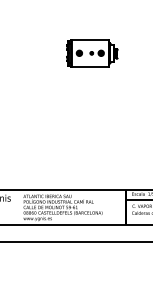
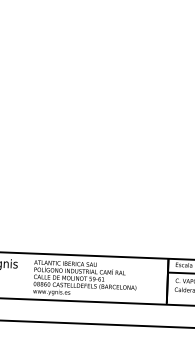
part: (92, 53) -> (131, 79), removed

